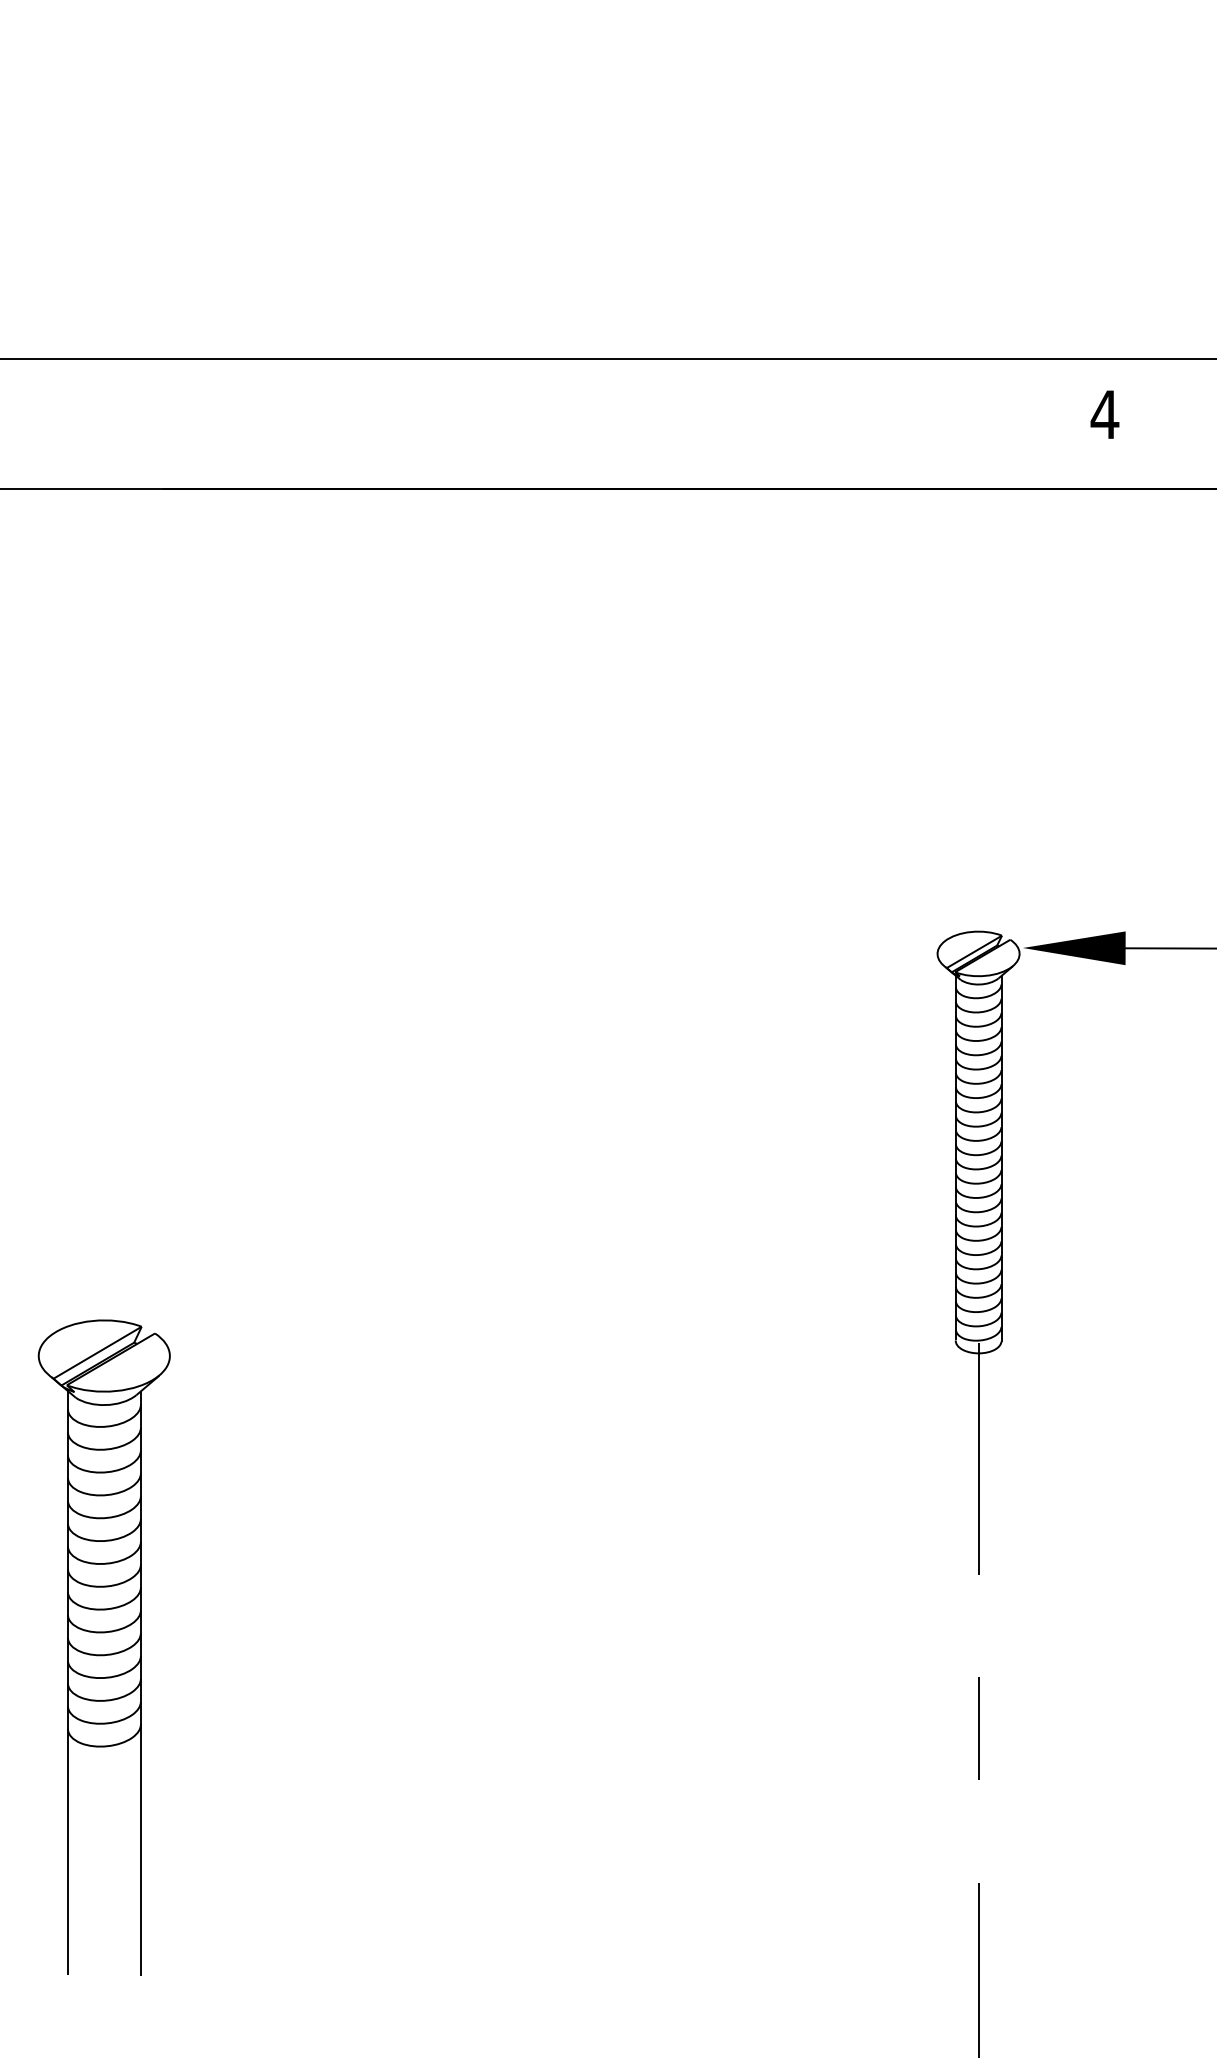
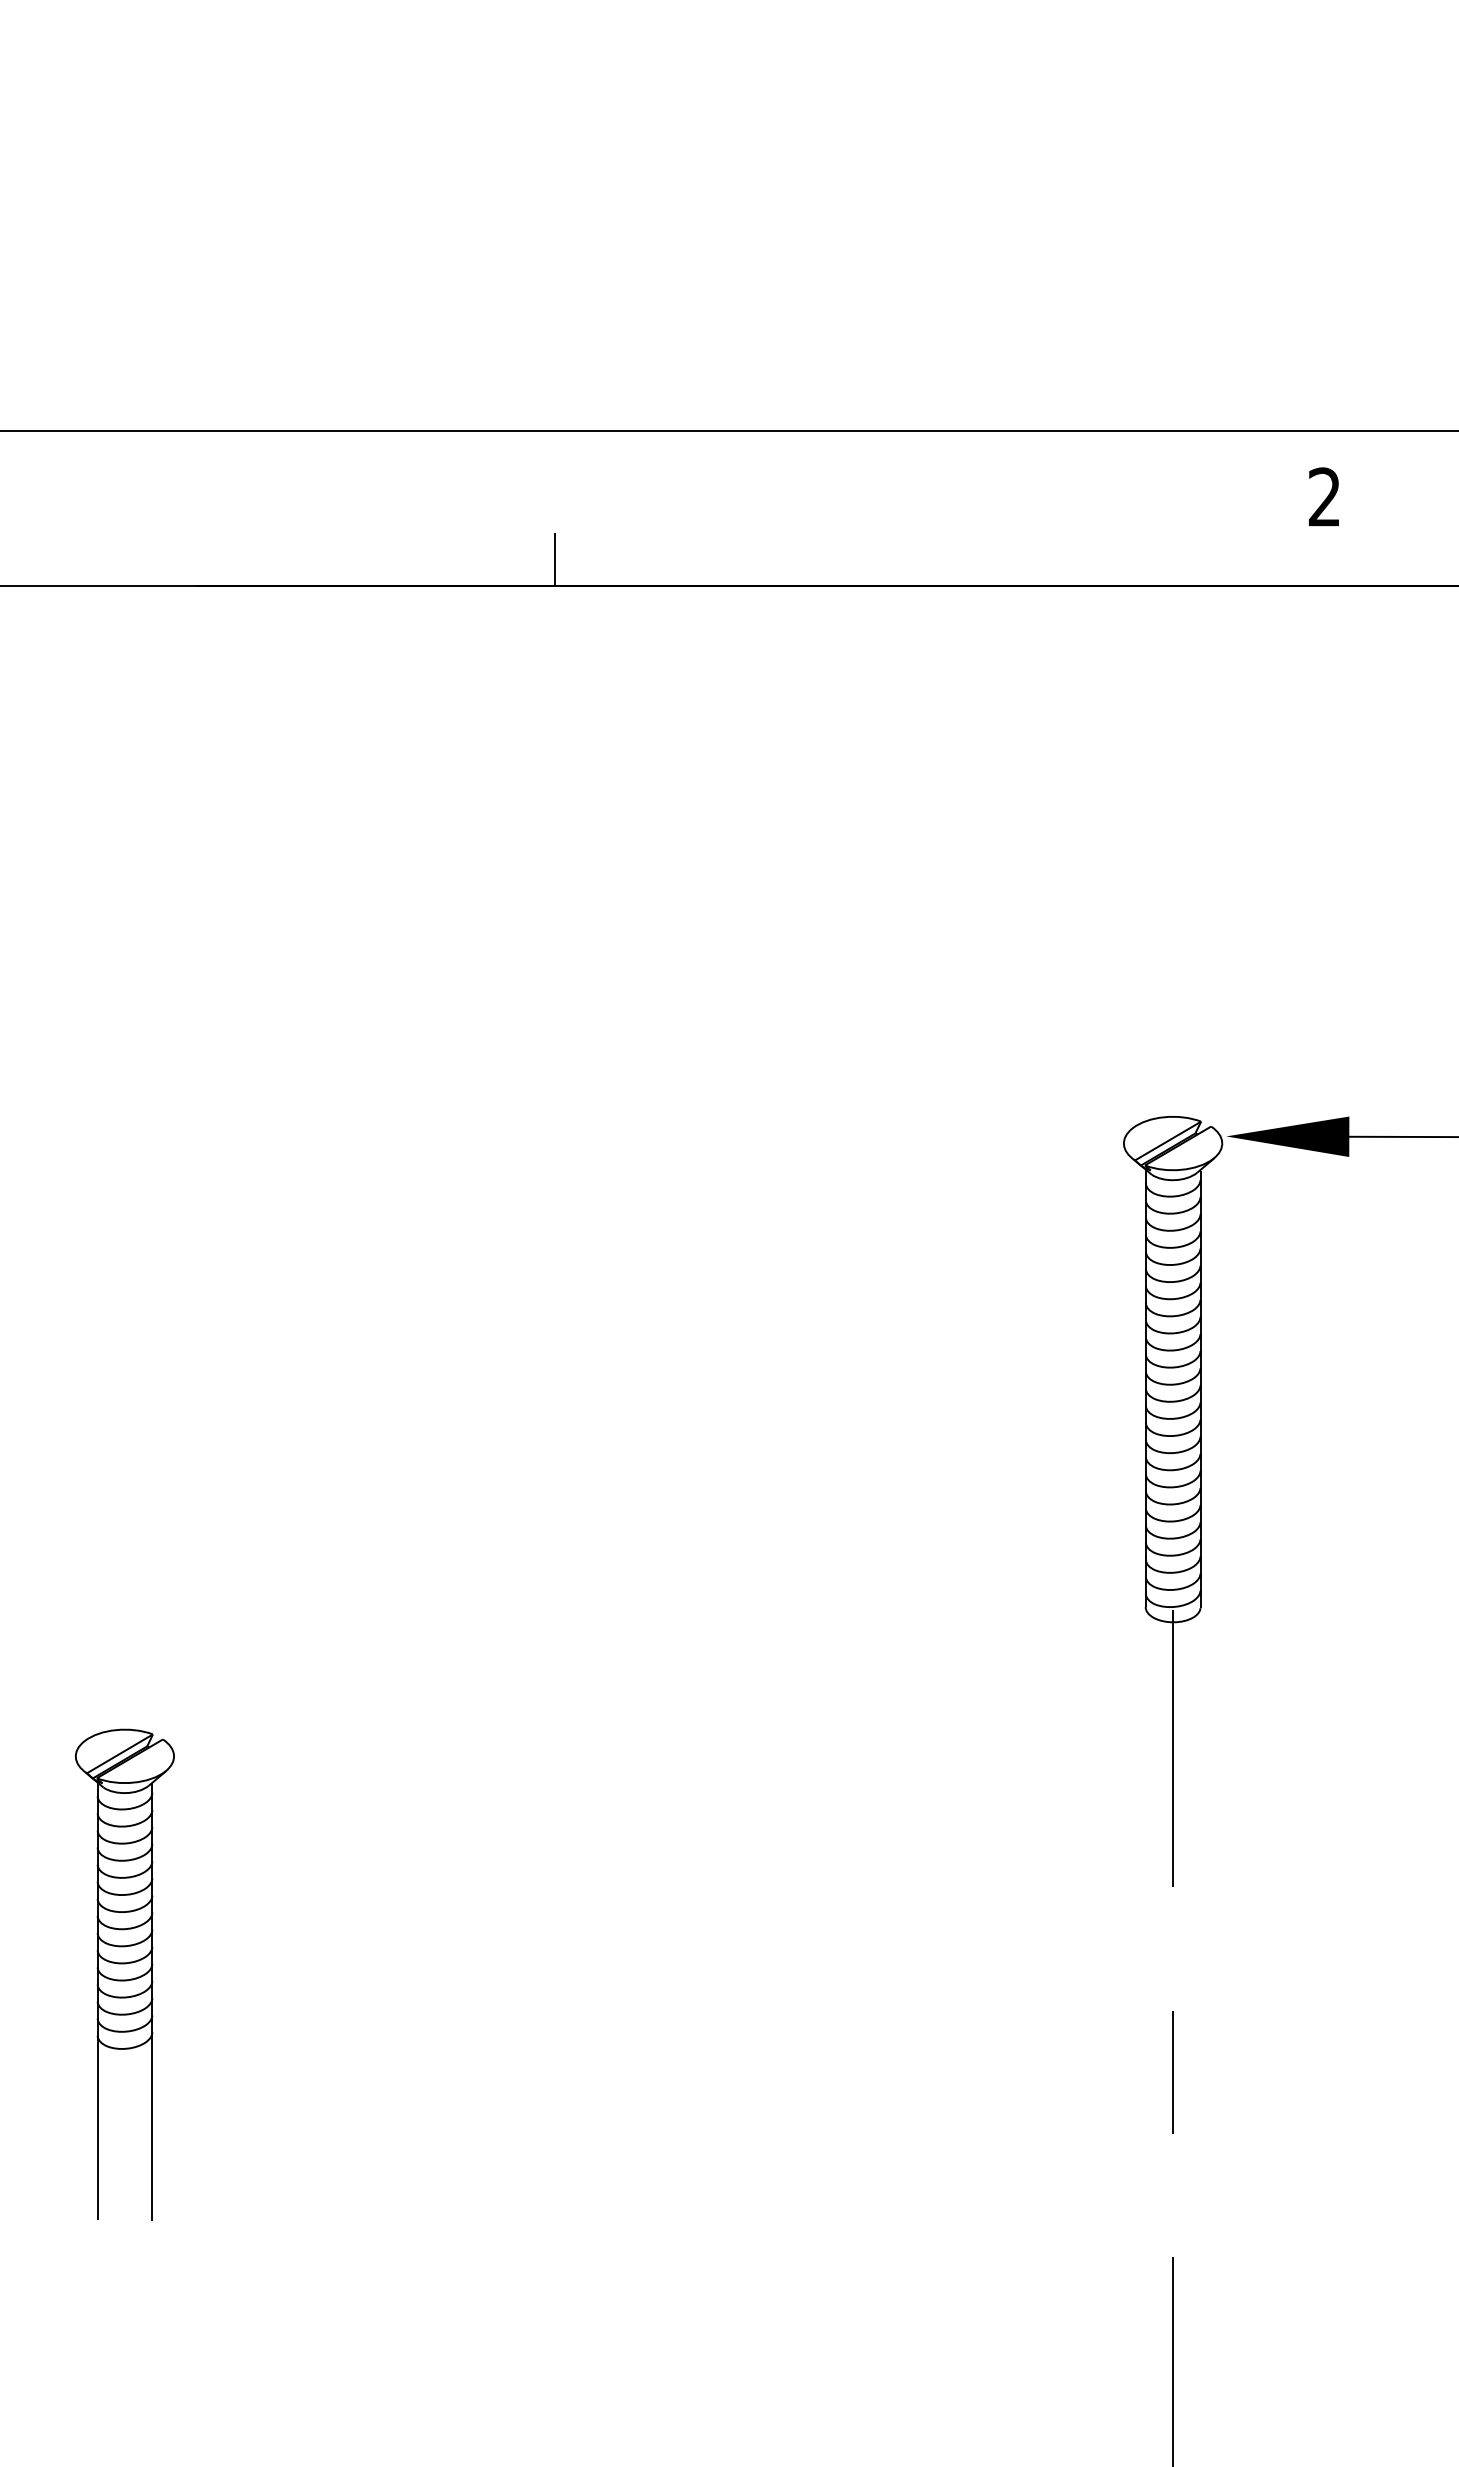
text: (1104, 414) -> (1324, 496), 4 -> 2
line: (463, 466) -> (555, 559), added
part: (103, 1647) -> (124, 1974), size x0.62

